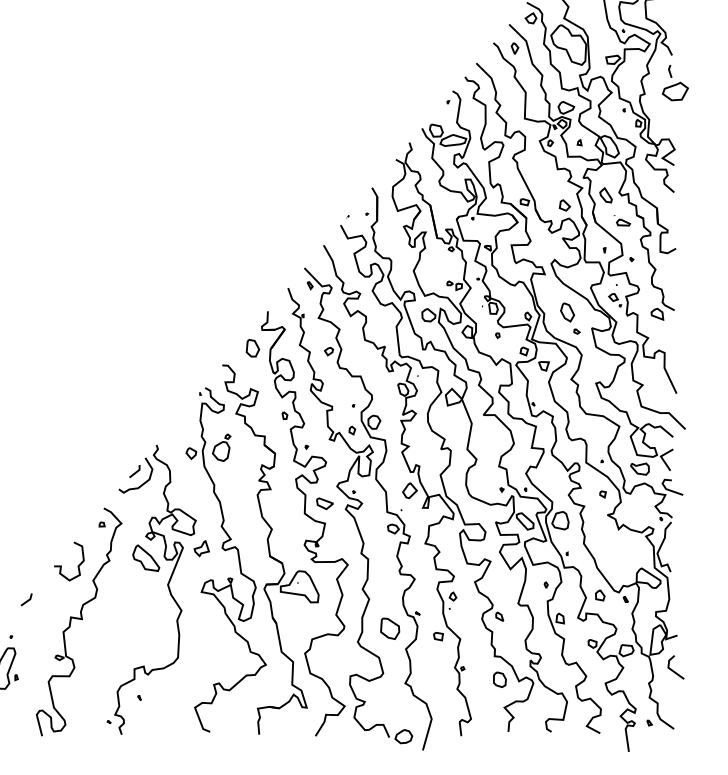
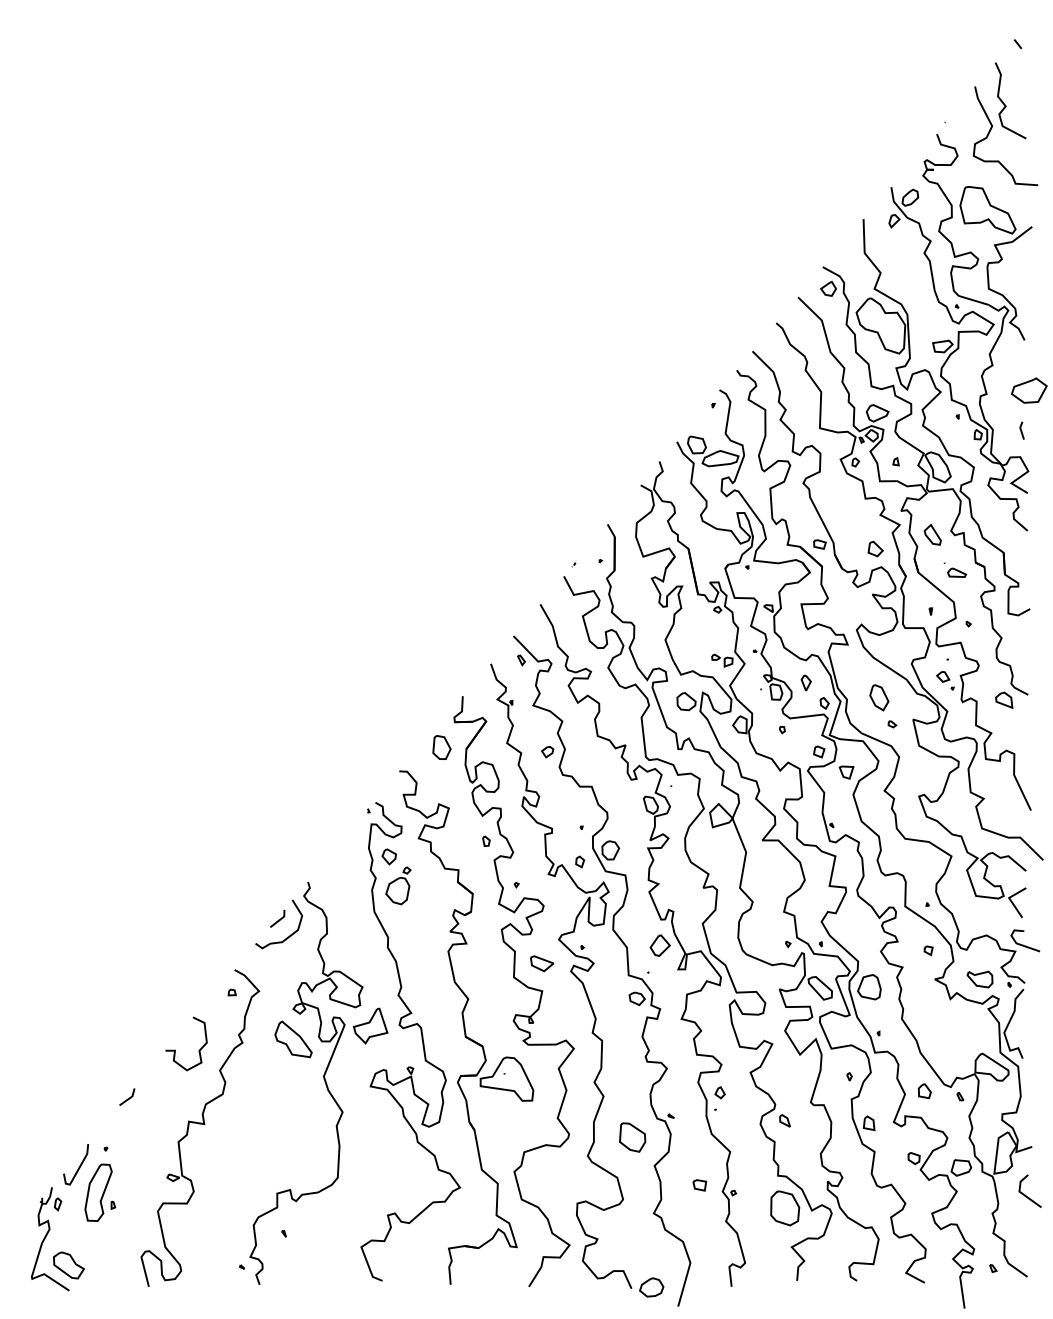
part: (514, 48) -> (805, 682), moved
line: (669, 71) -> (1021, 430), moved
part: (190, 453) -> (388, 856), moved
part: (639, 469) -> (979, 979), moved
part: (201, 548) -> (370, 1025), size x1.67
part: (438, 636) -> (699, 1185), moved
part: (500, 679) -> (785, 1208), size x1.67

